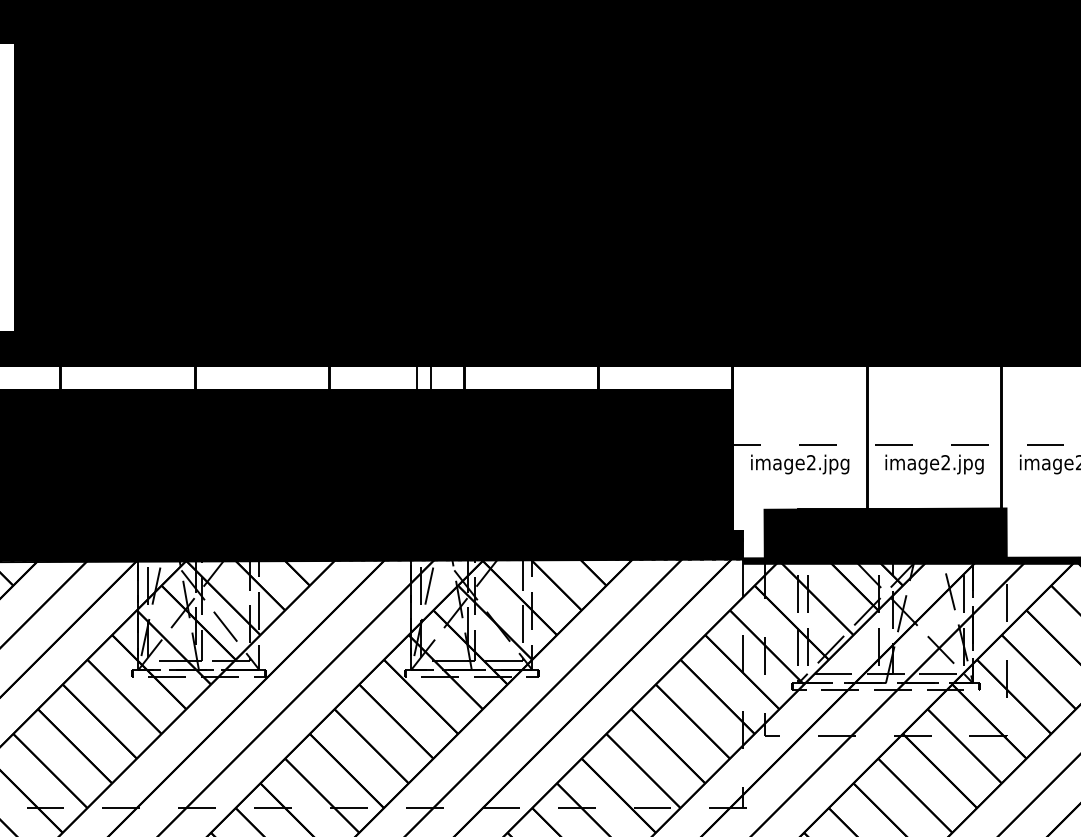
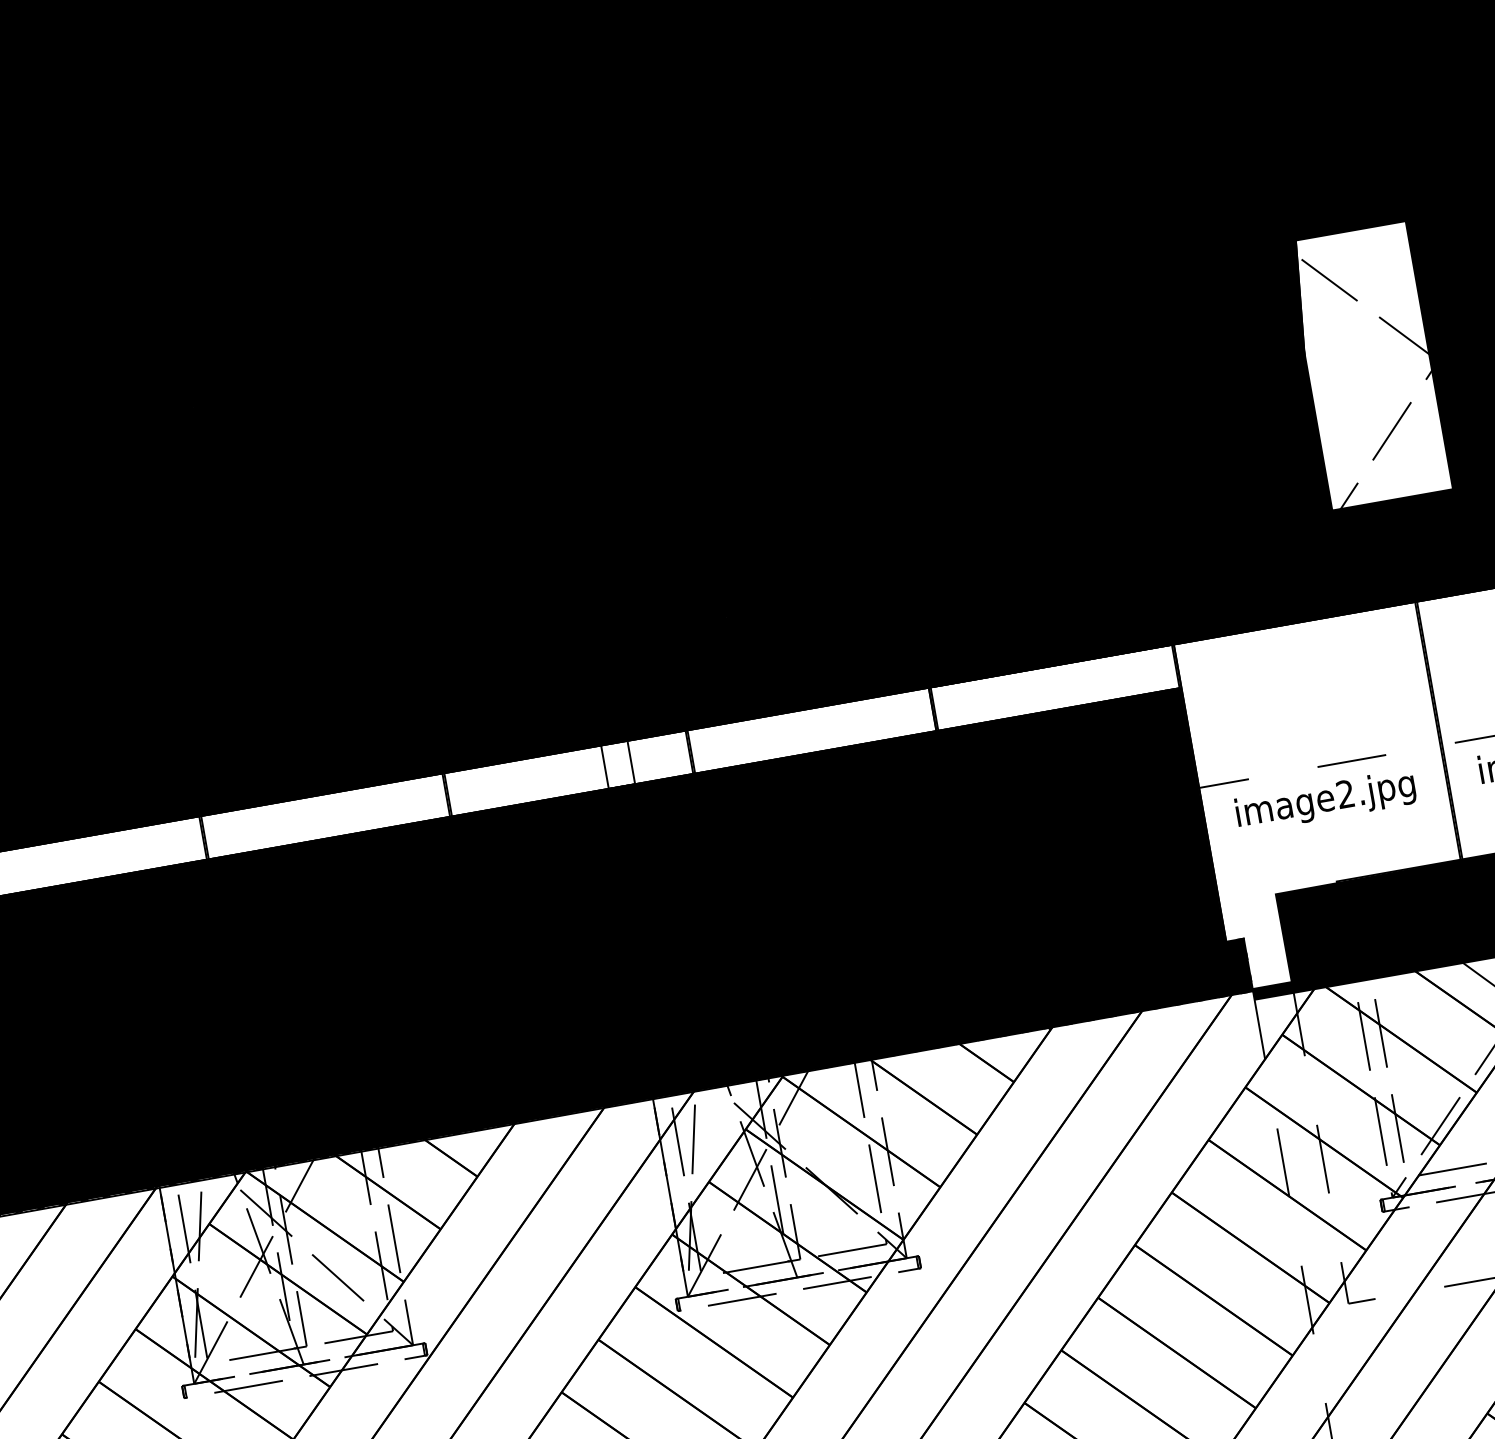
fill: (864, 235) -> (1369, 366), removed

